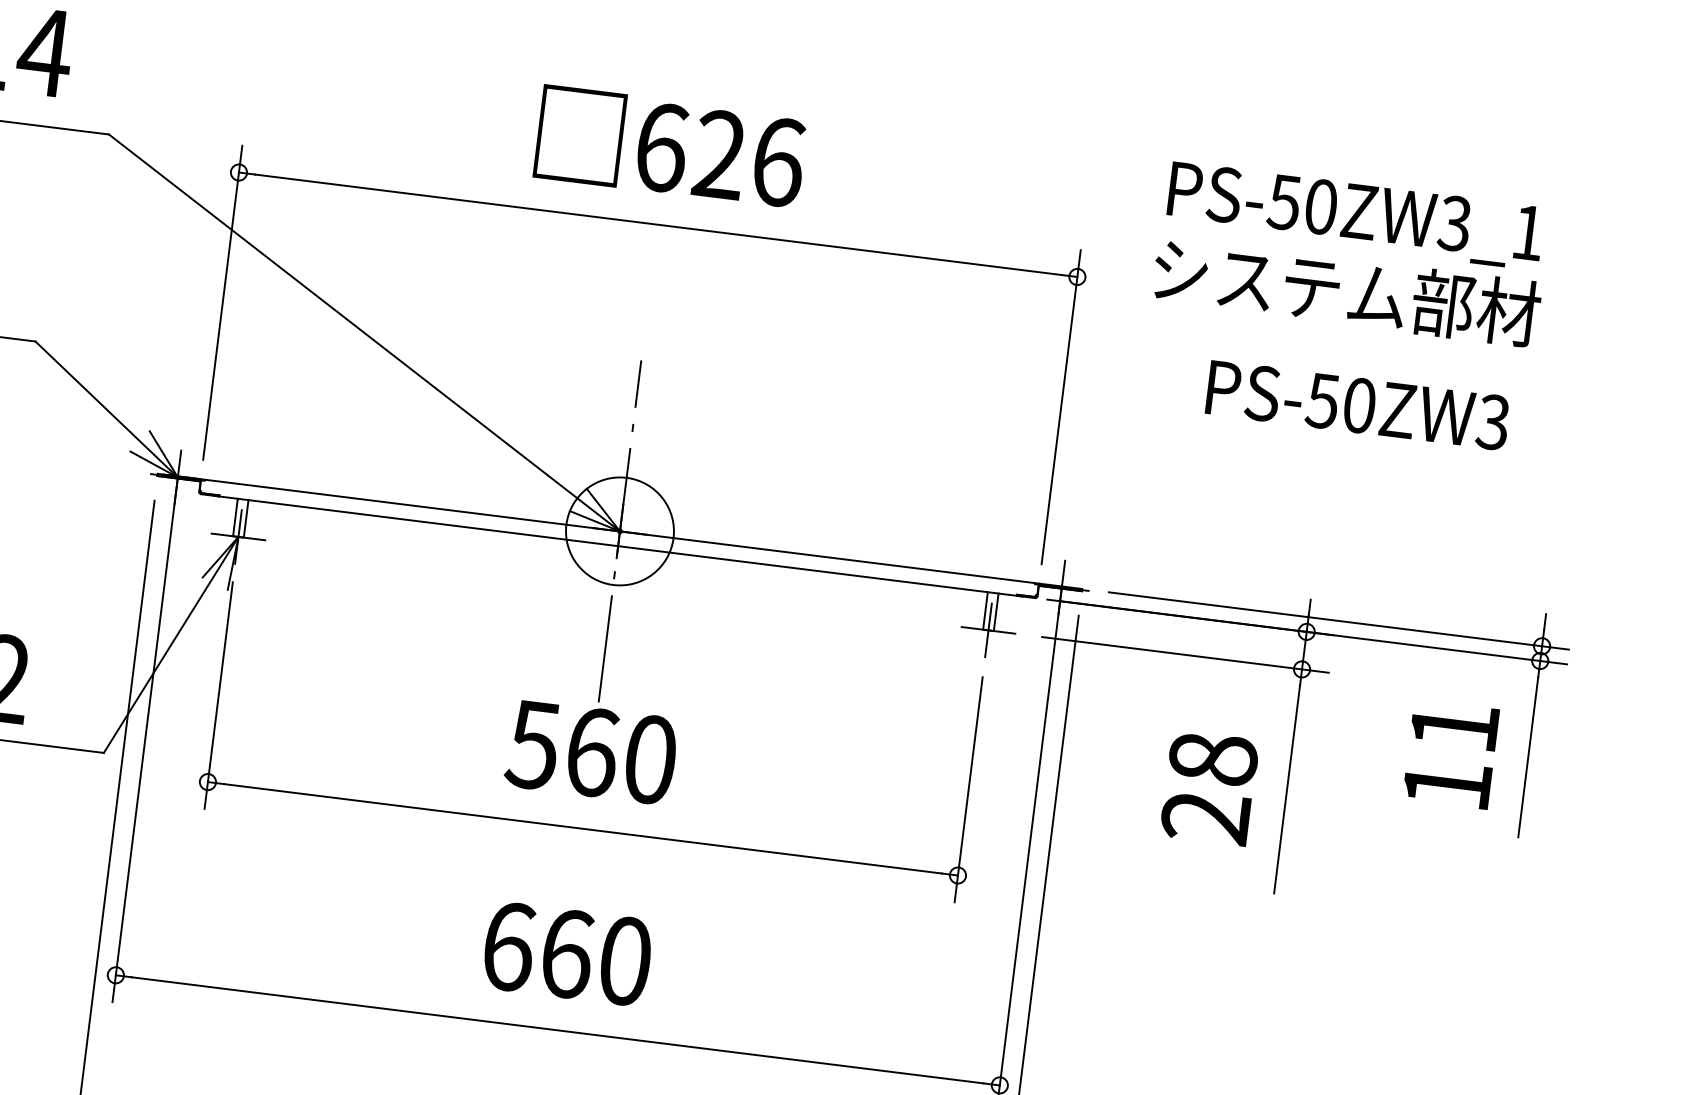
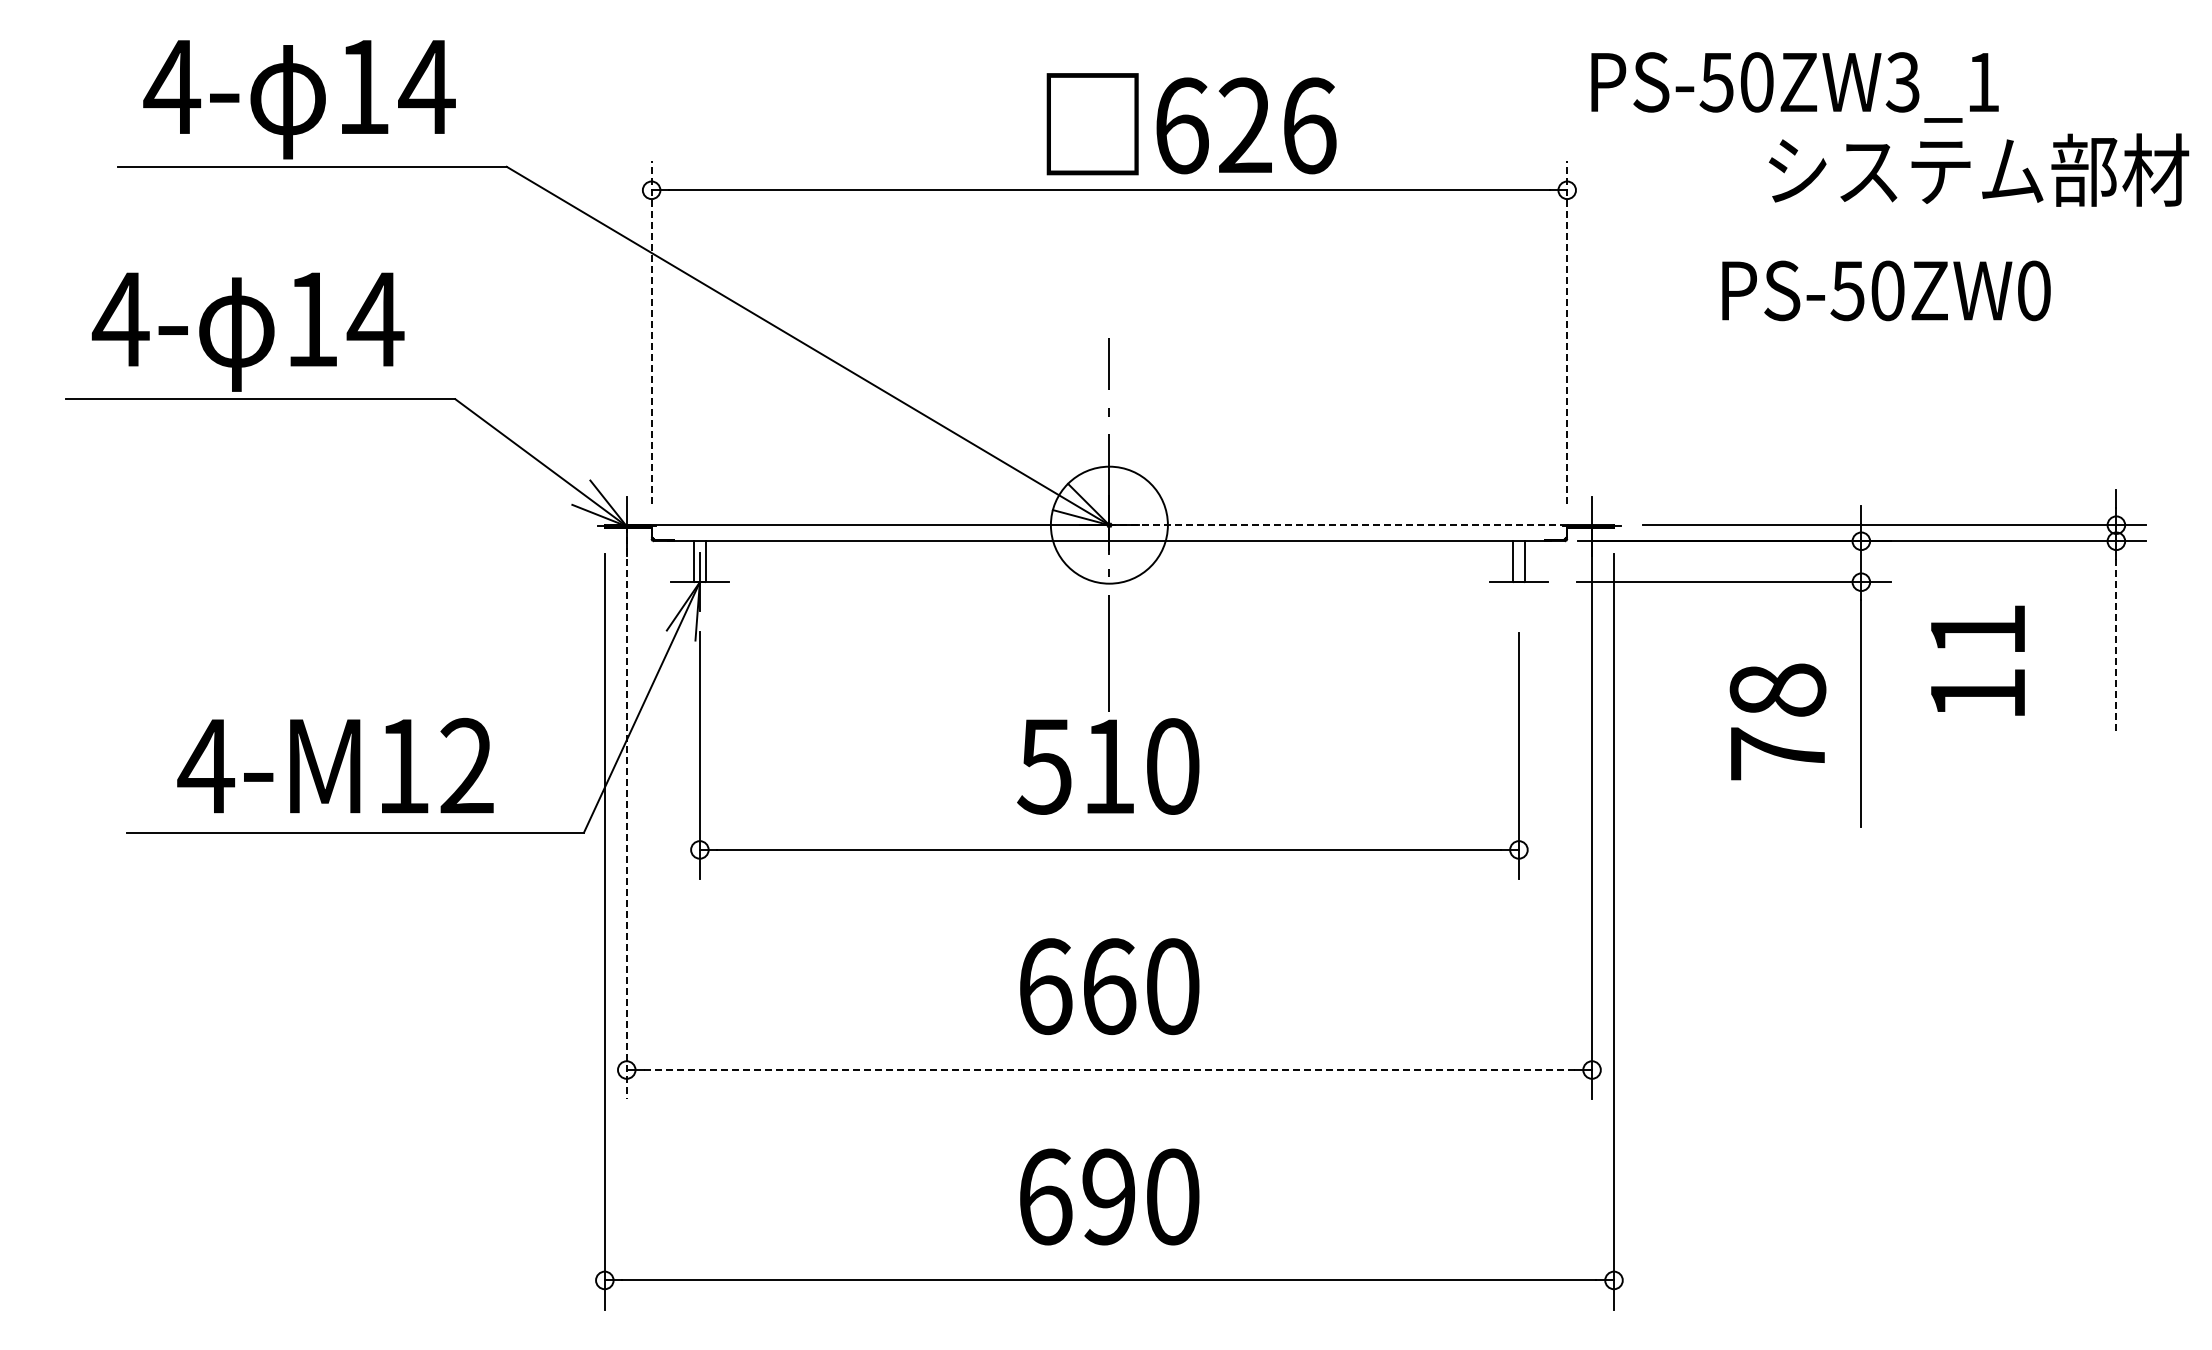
text: (670, 147) -> (1191, 124), moved
text: (1354, 215) -> (1794, 87), moved
text: (1347, 291) -> (1979, 169), moved
line: (222, 302) -> (651, 332), solid -> dashed
line: (1061, 407) -> (1567, 332), solid -> dashed
text: (1492, 421) -> (2033, 290), PS-50ZW3 -> PS-50ZW0
line: (829, 557) -> (1338, 525), solid -> dashed
line: (988, 629) -> (1518, 581), removed
line: (144, 740) -> (626, 813), solid -> dashed
text: (593, 752) -> (1110, 766), 560 -> 510
text: (1450, 754) -> (1977, 660), moved
line: (1528, 757) -> (2116, 646), solid -> dashed
text: (1204, 816) -> (1776, 753), 28 -> 78
line: (557, 1030) -> (1109, 1070), solid -> dashed

